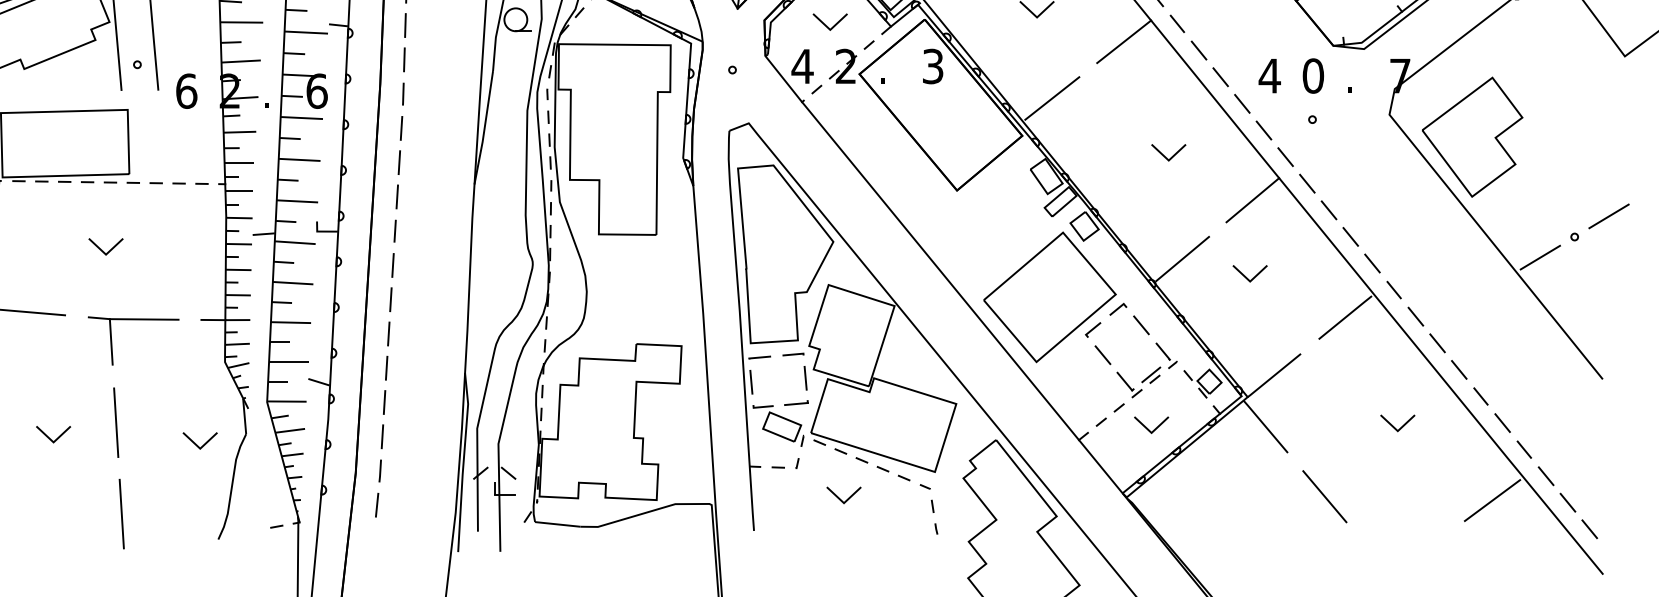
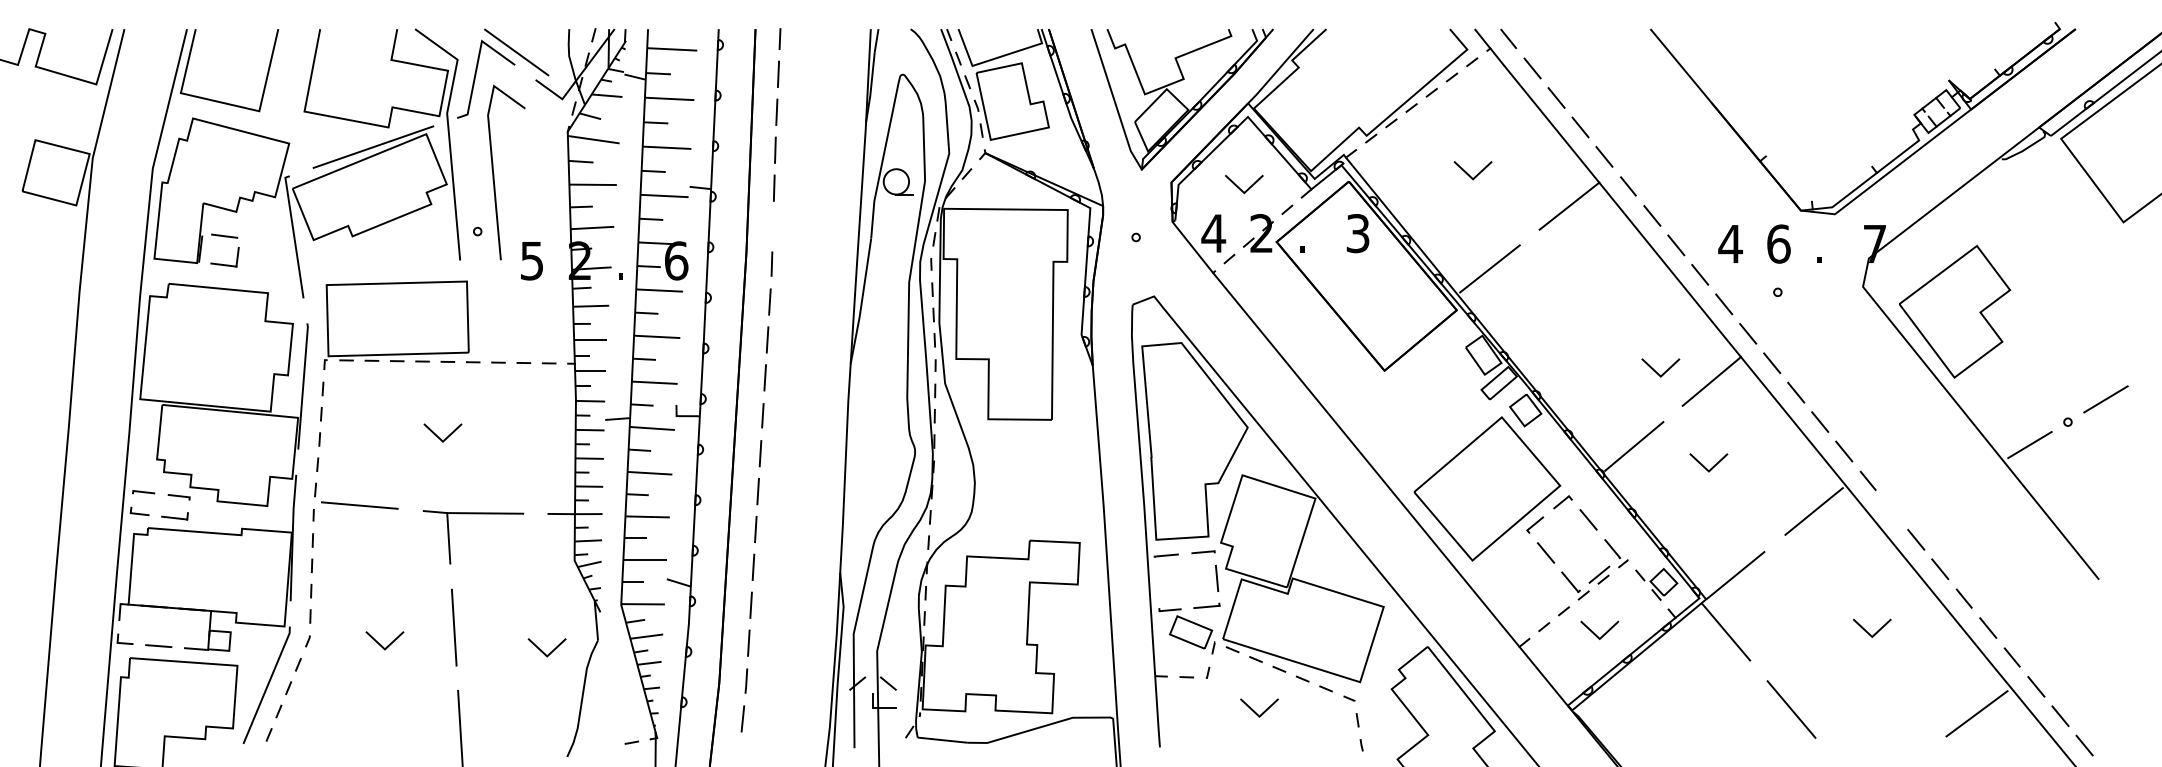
line: (403, 59) -> (772, 225), removed
text: (1313, 75) -> (1778, 243), 0 -> 6
text: (186, 90) -> (532, 260), 6 -> 5
line: (1164, 155) -> (1656, 371), moved
line: (1416, 316) -> (1892, 510), removed
line: (750, 381) -> (1156, 582), removed

